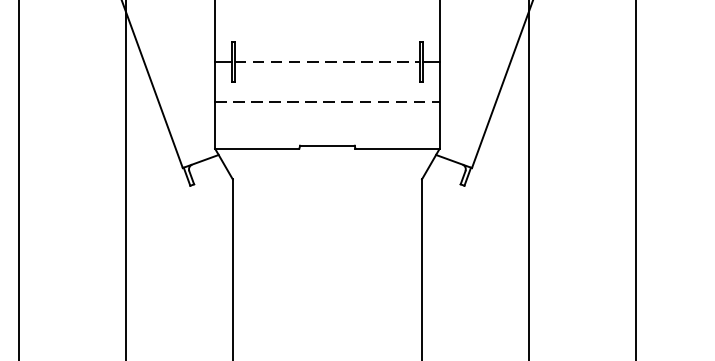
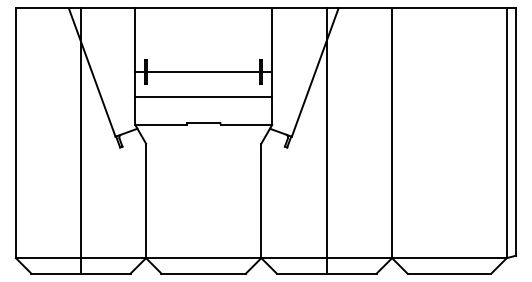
line: (328, 61) -> (204, 71), dashed -> solid
line: (328, 102) -> (204, 96), dashed -> solid

